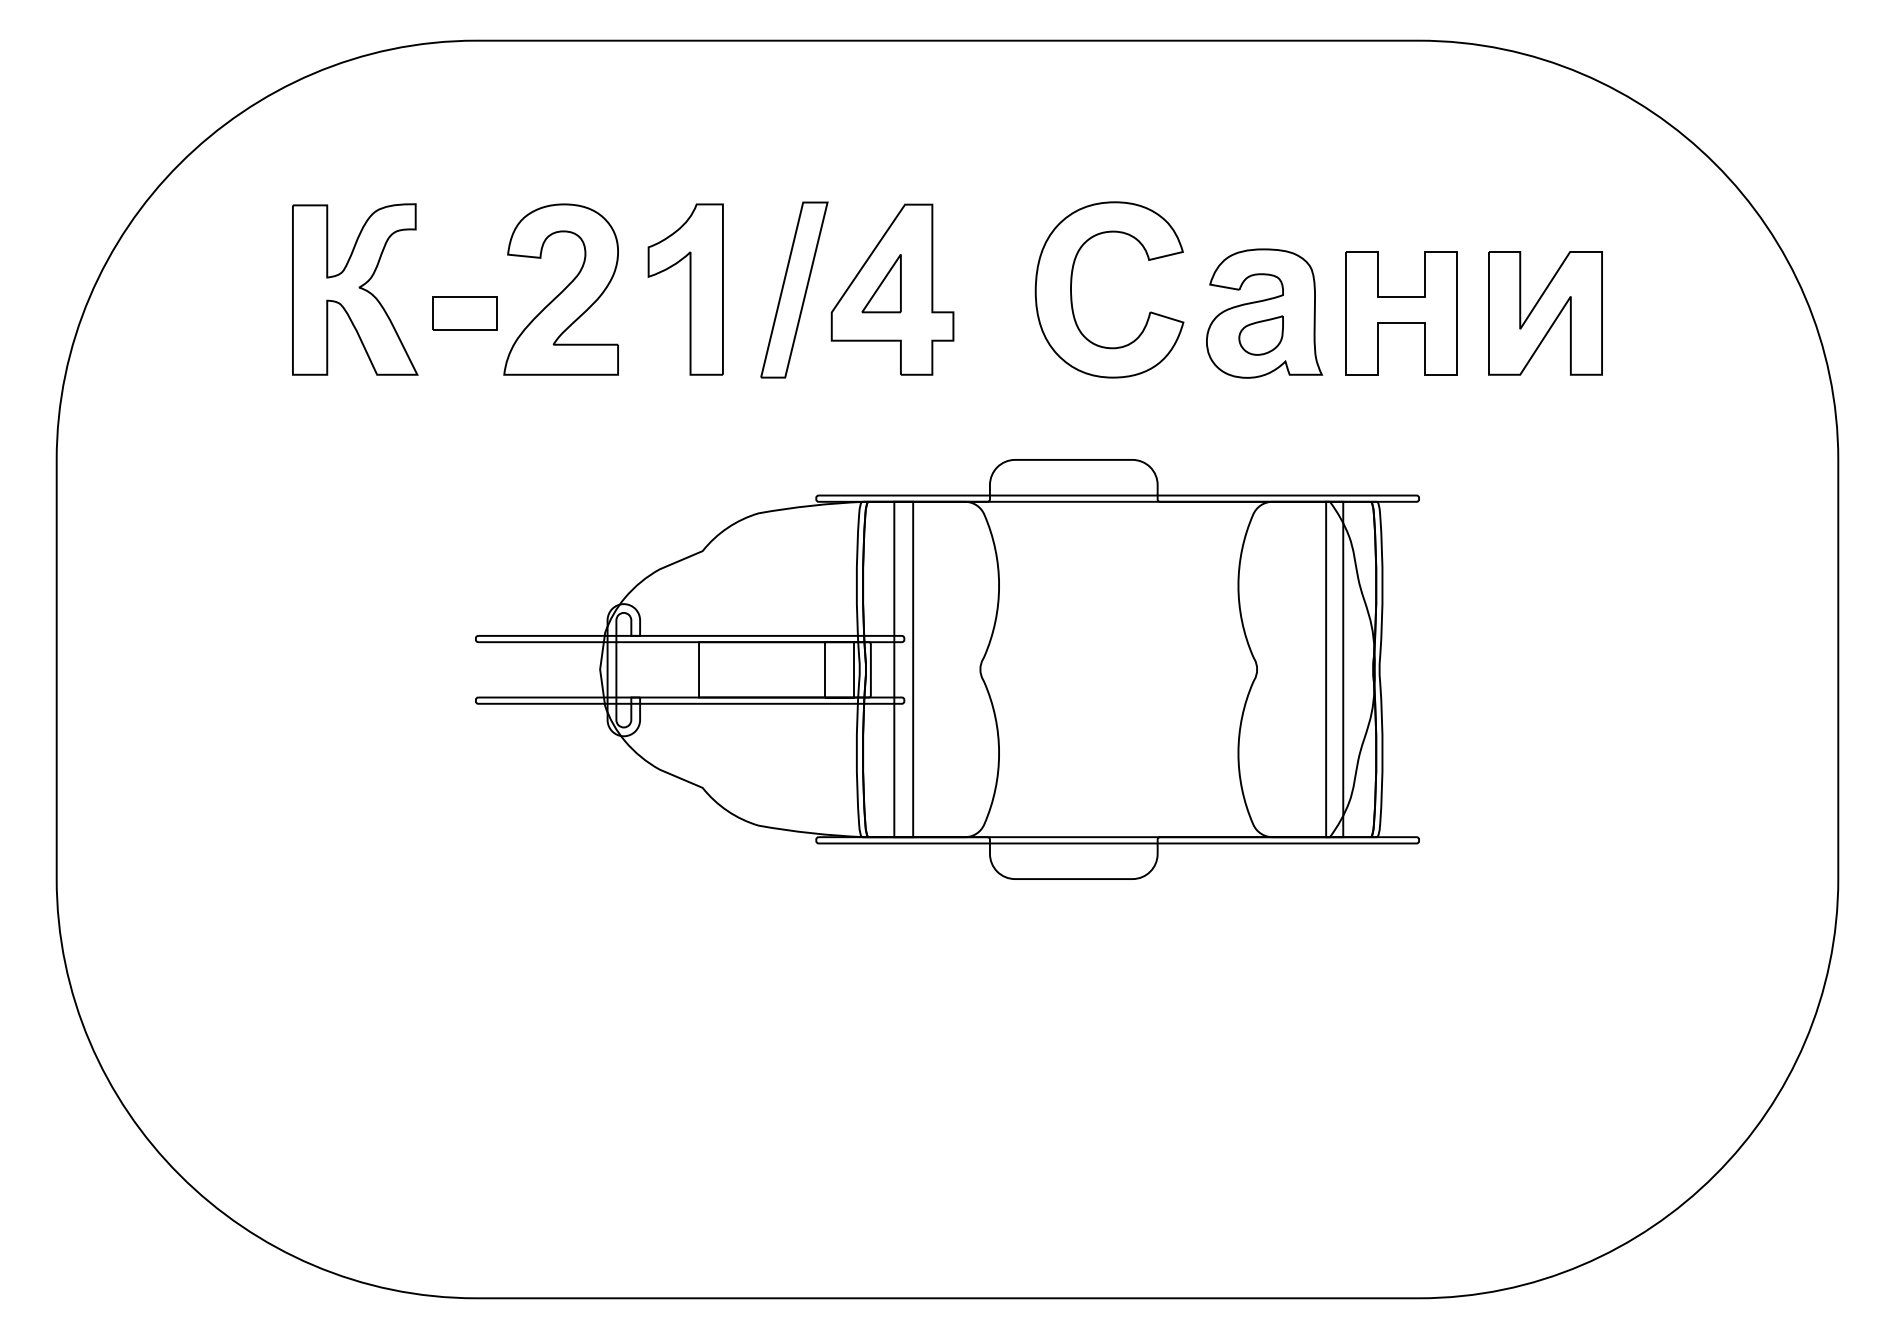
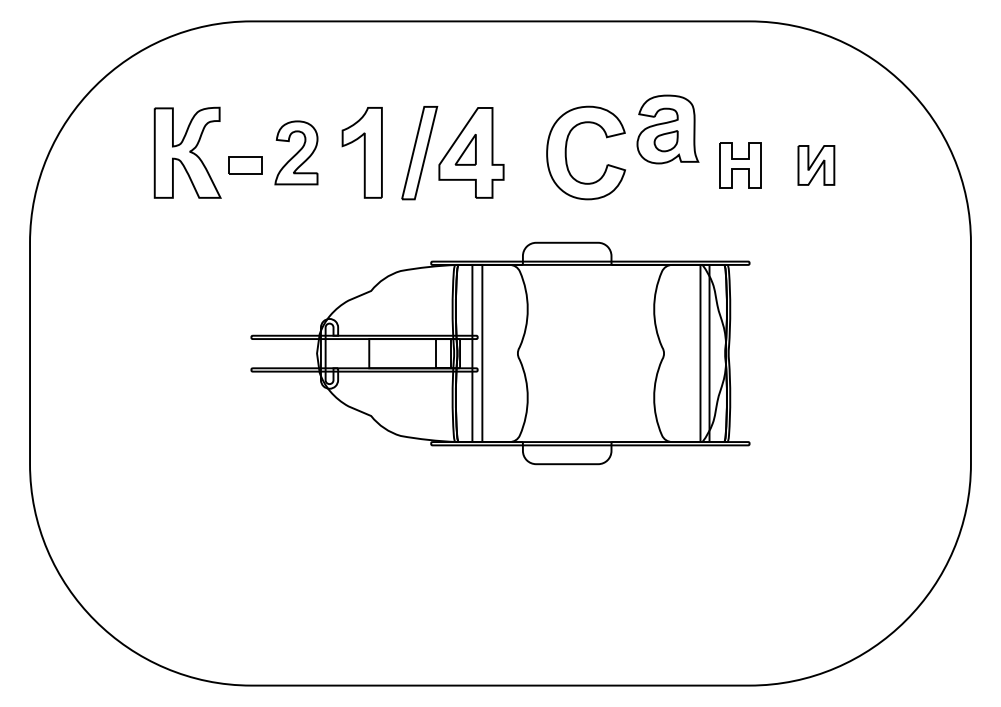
part: (561, 288) -> (296, 152), size x0.7
part: (1263, 313) -> (667, 129), moved
part: (1401, 313) -> (740, 165), size x0.7
part: (1545, 313) -> (816, 165), size x0.6

